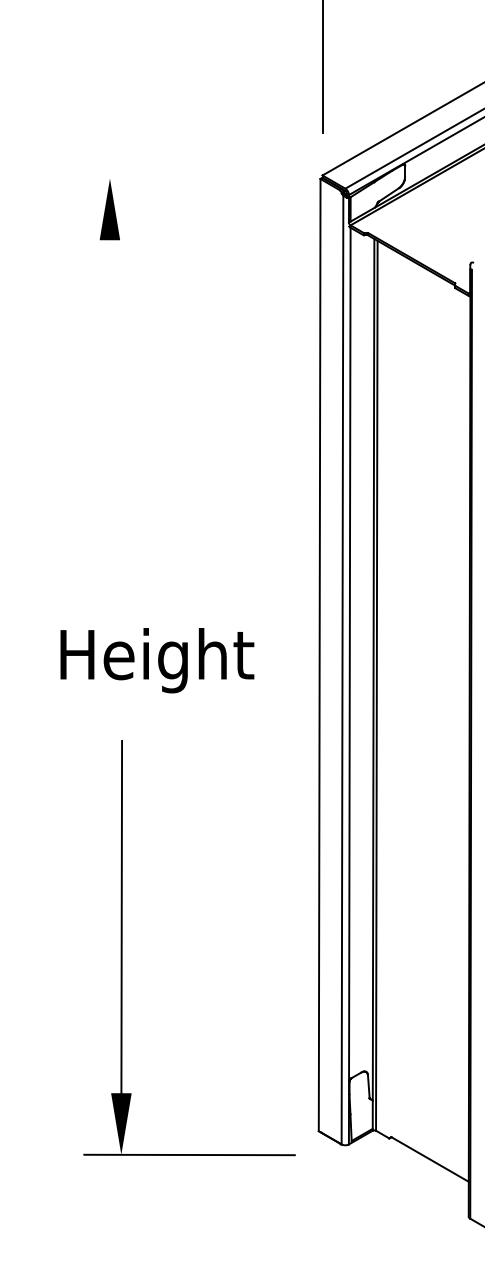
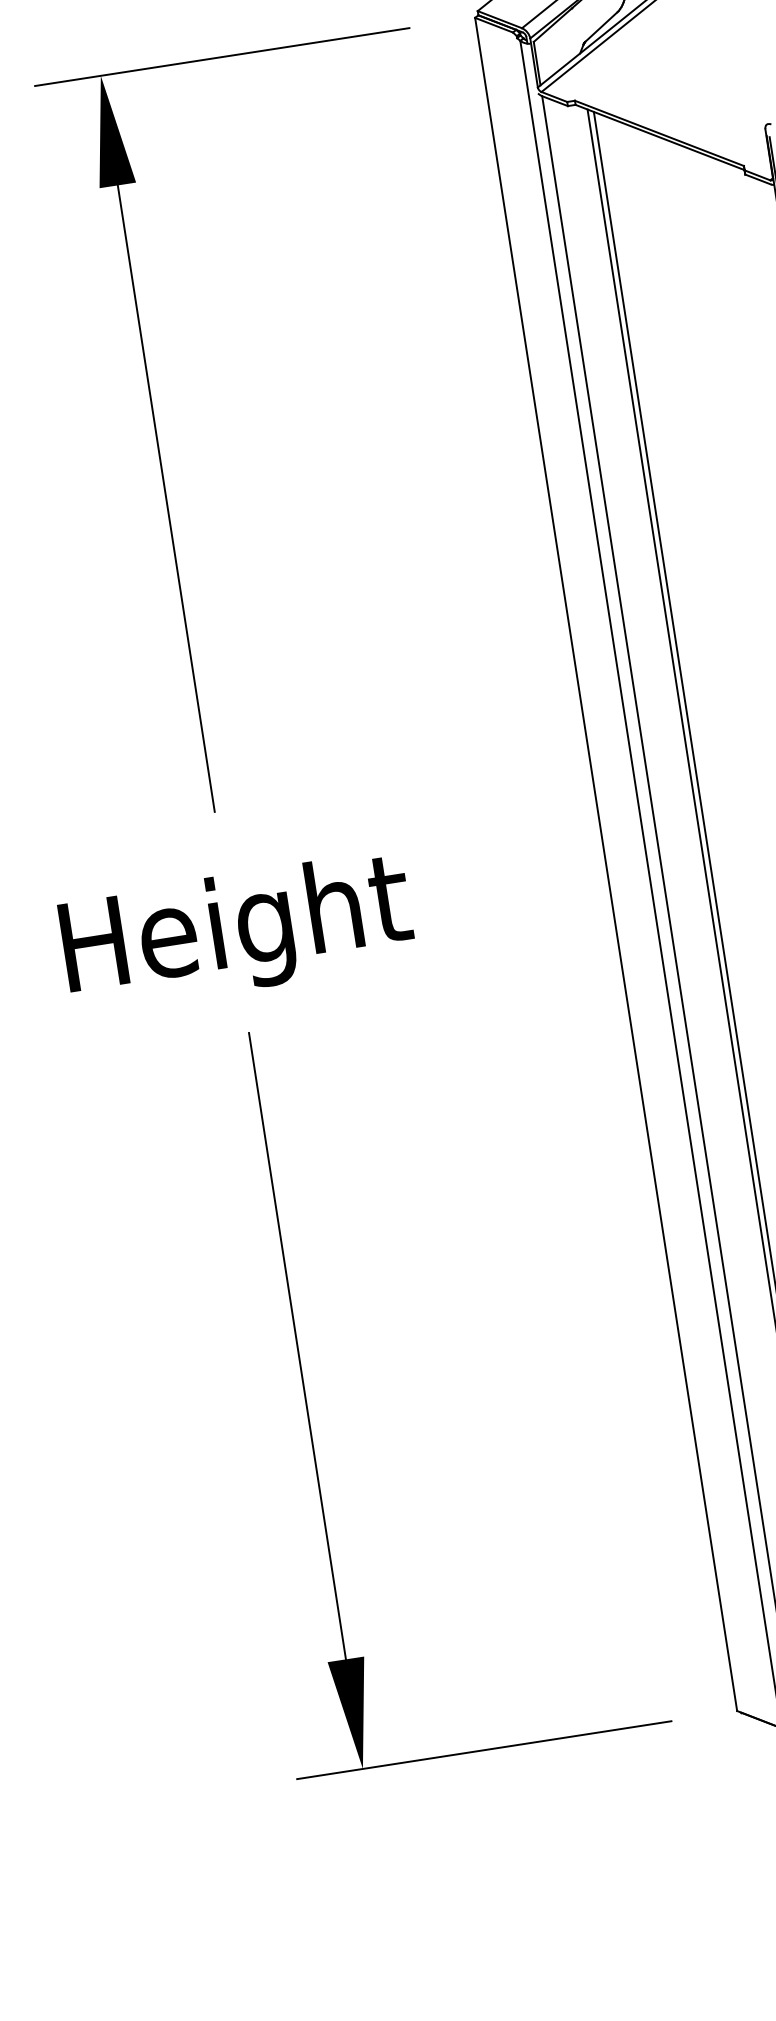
line: (178, 178) -> (222, 56), added
line: (109, 416) -> (166, 498), added
text: (157, 660) -> (237, 931), moved
part: (122, 948) -> (307, 1401), moved

